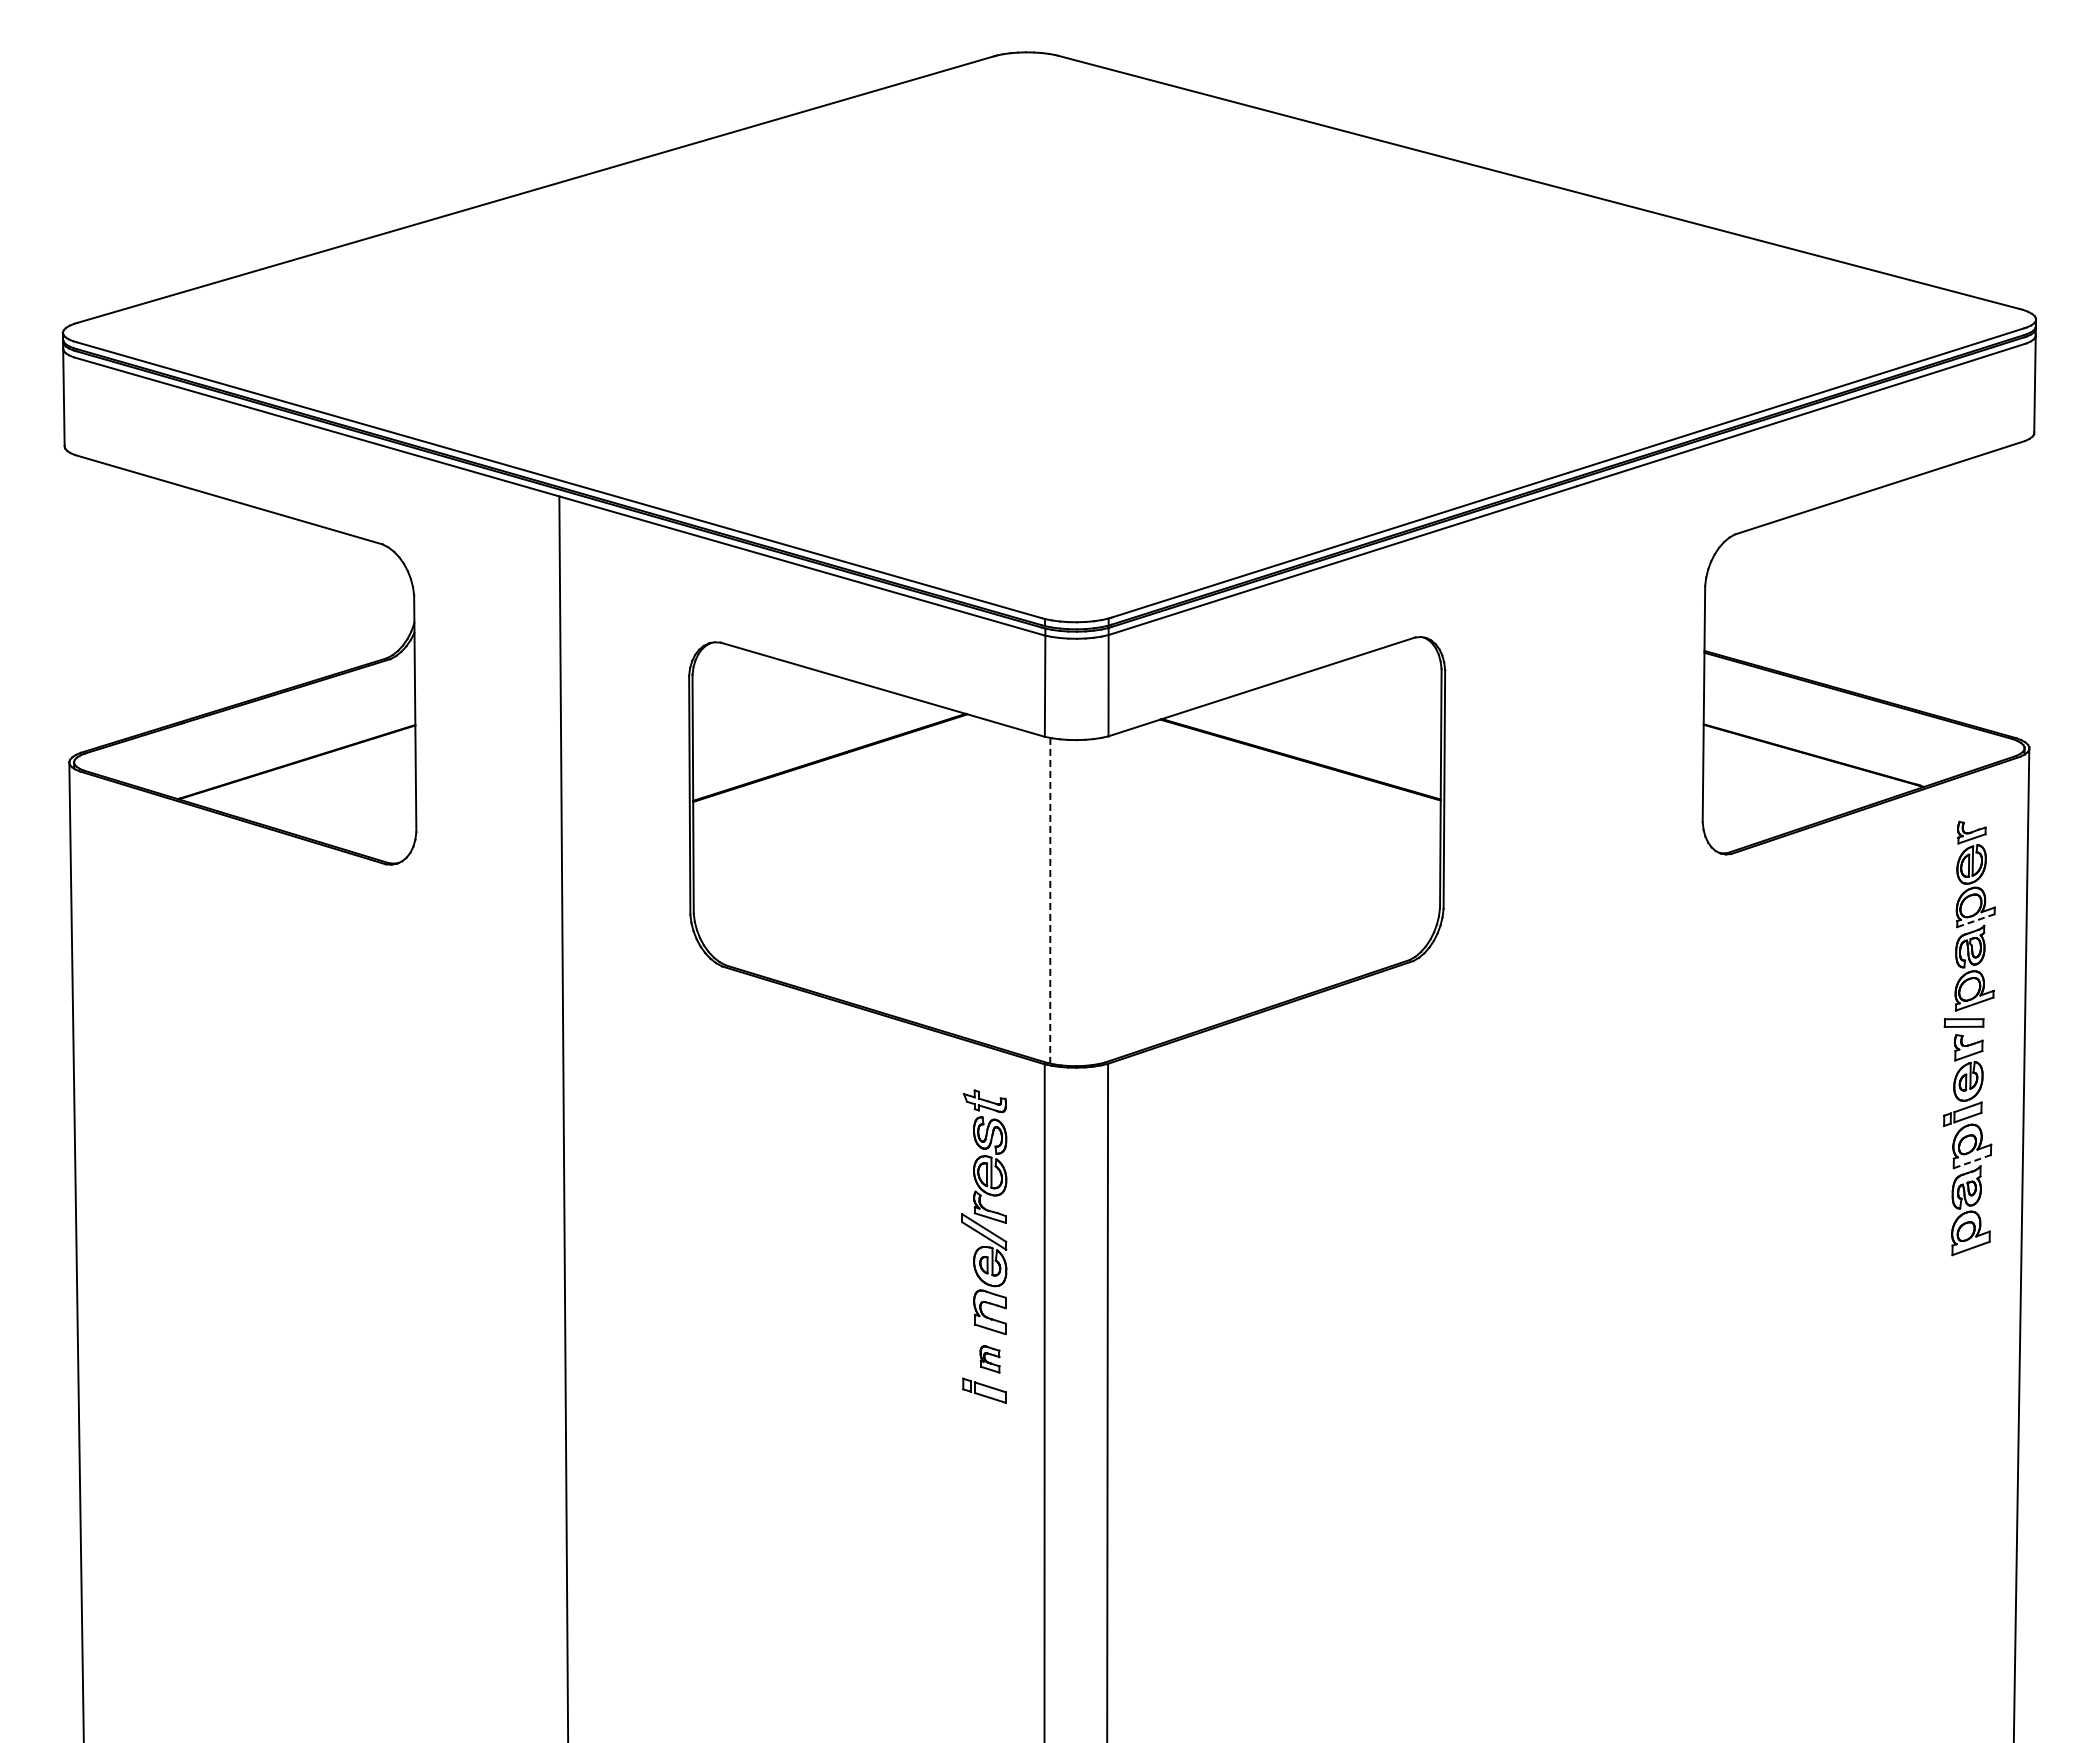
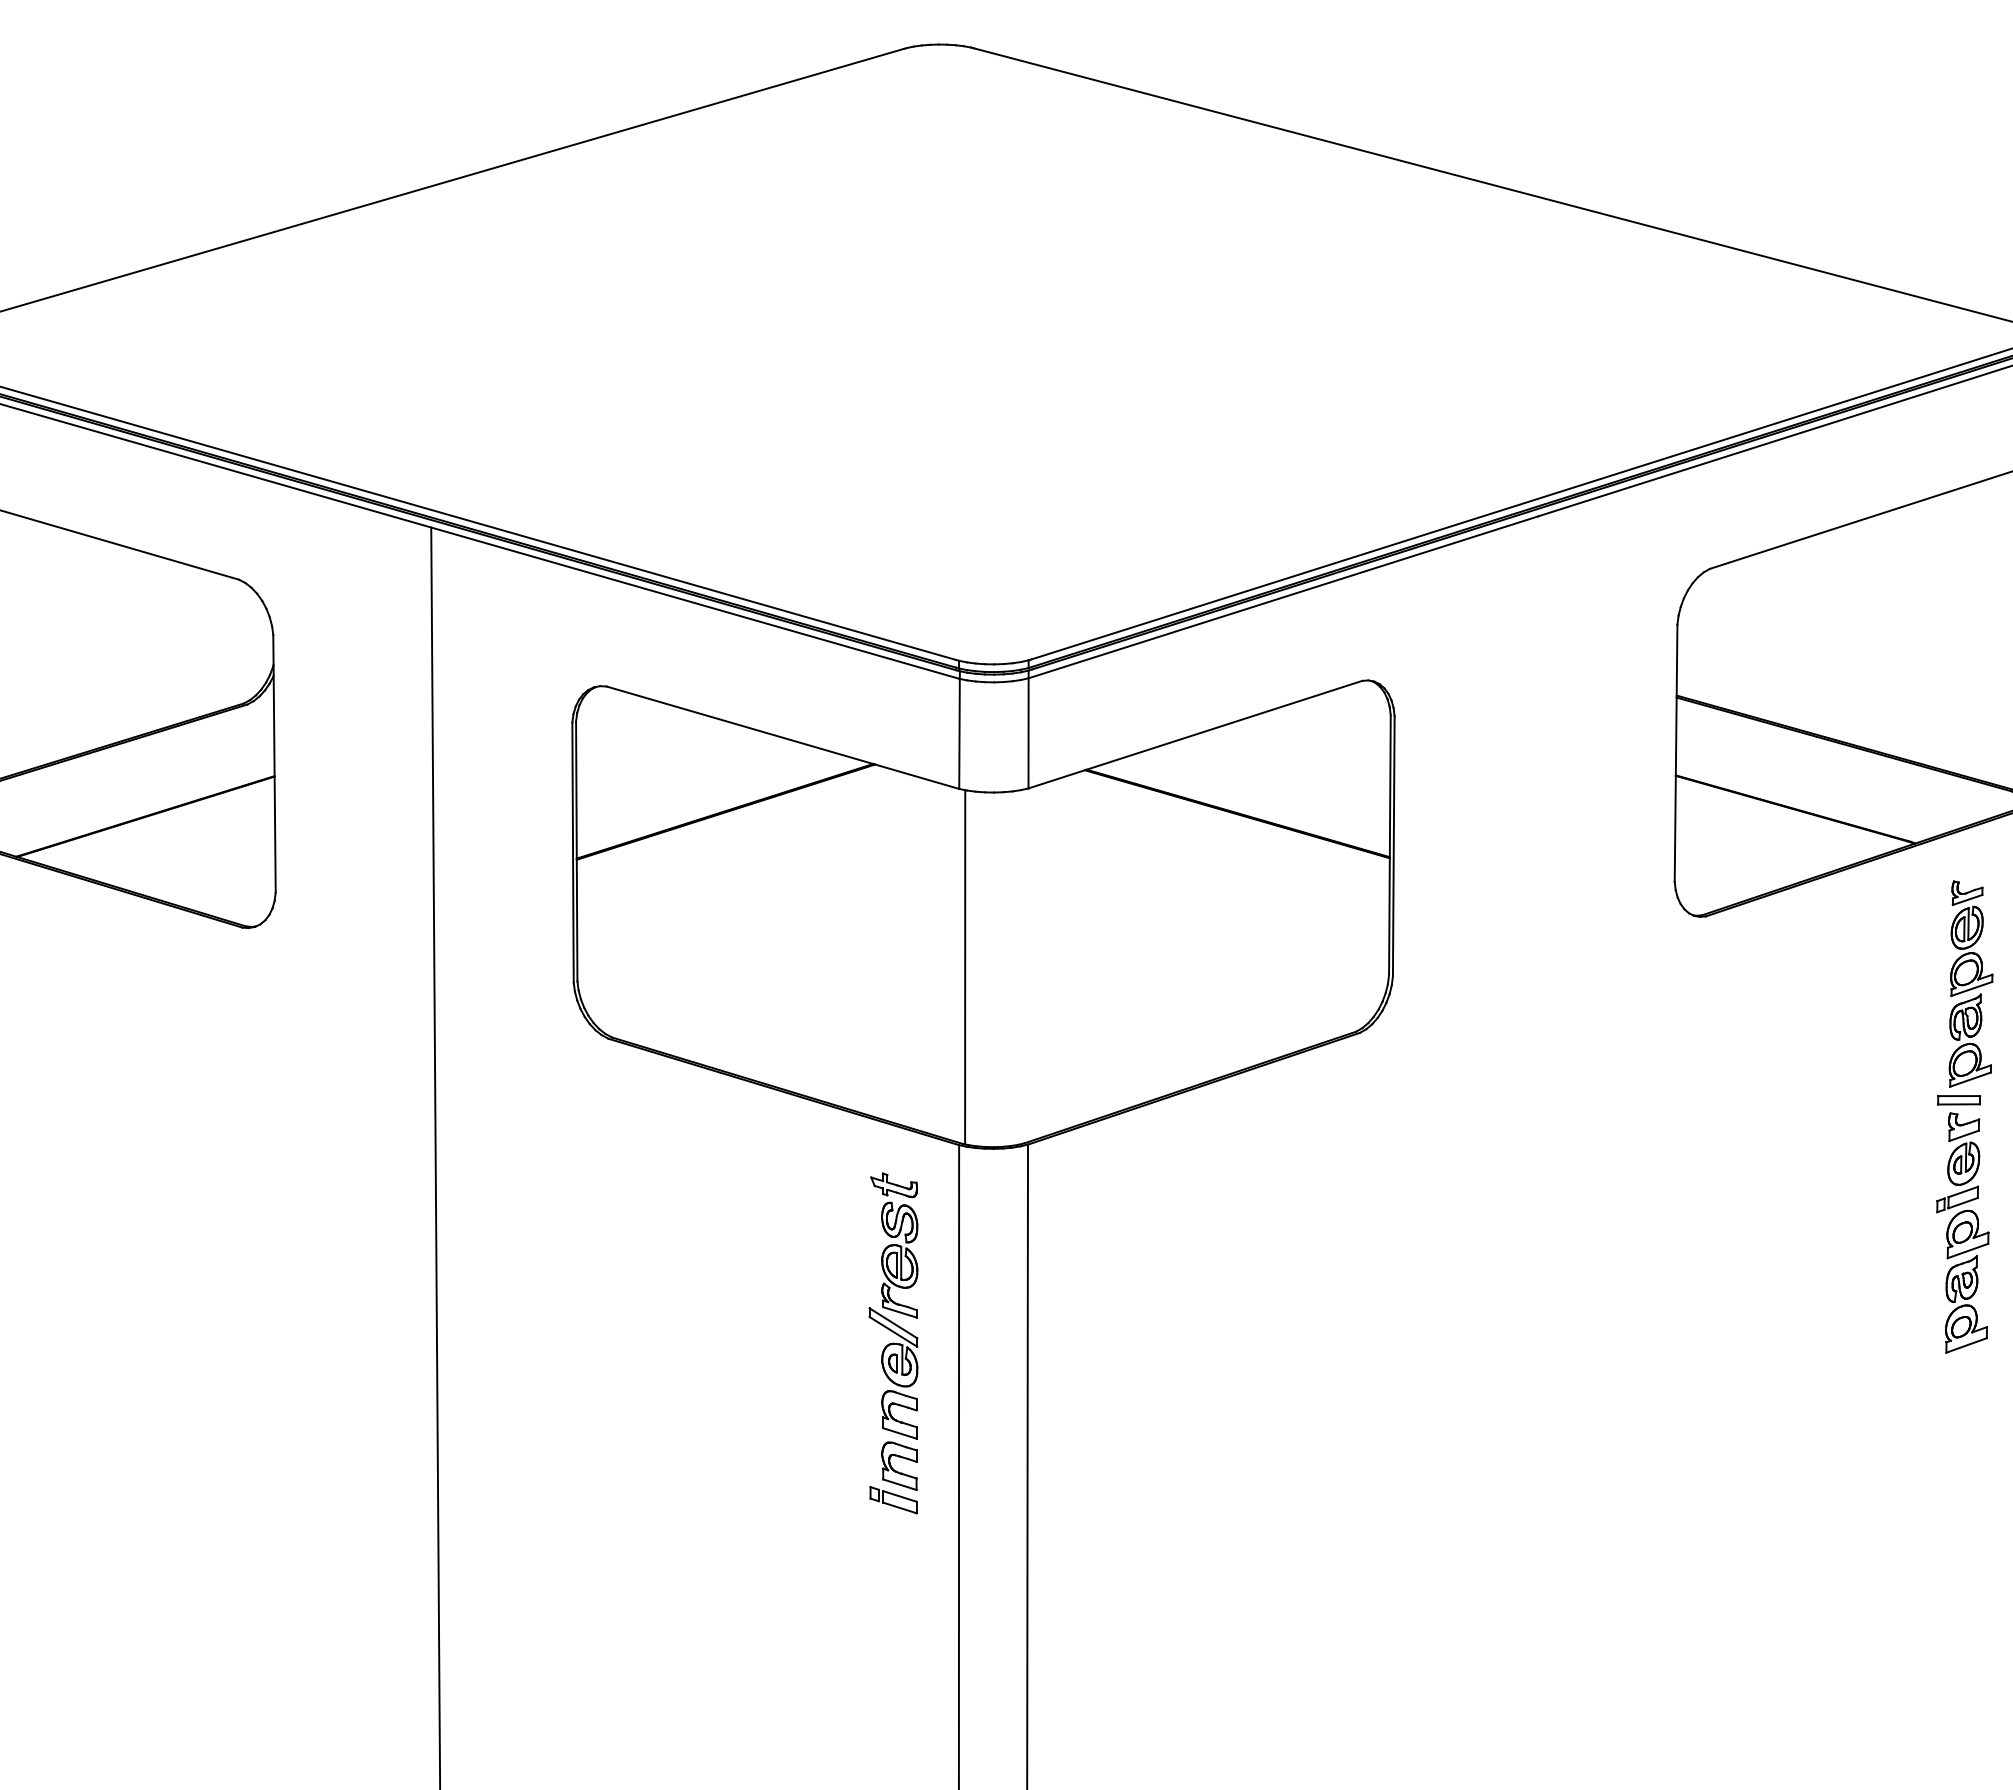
line: (1050, 900) -> (965, 966), dashed -> solid
line: (1975, 920) -> (1971, 988), dashed -> solid
line: (1972, 1161) -> (1968, 1250), dashed -> solid
part: (989, 1359) -> (899, 1466), size x1.67

